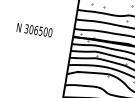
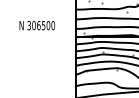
text: (34, 30) -> (37, 25), moved

